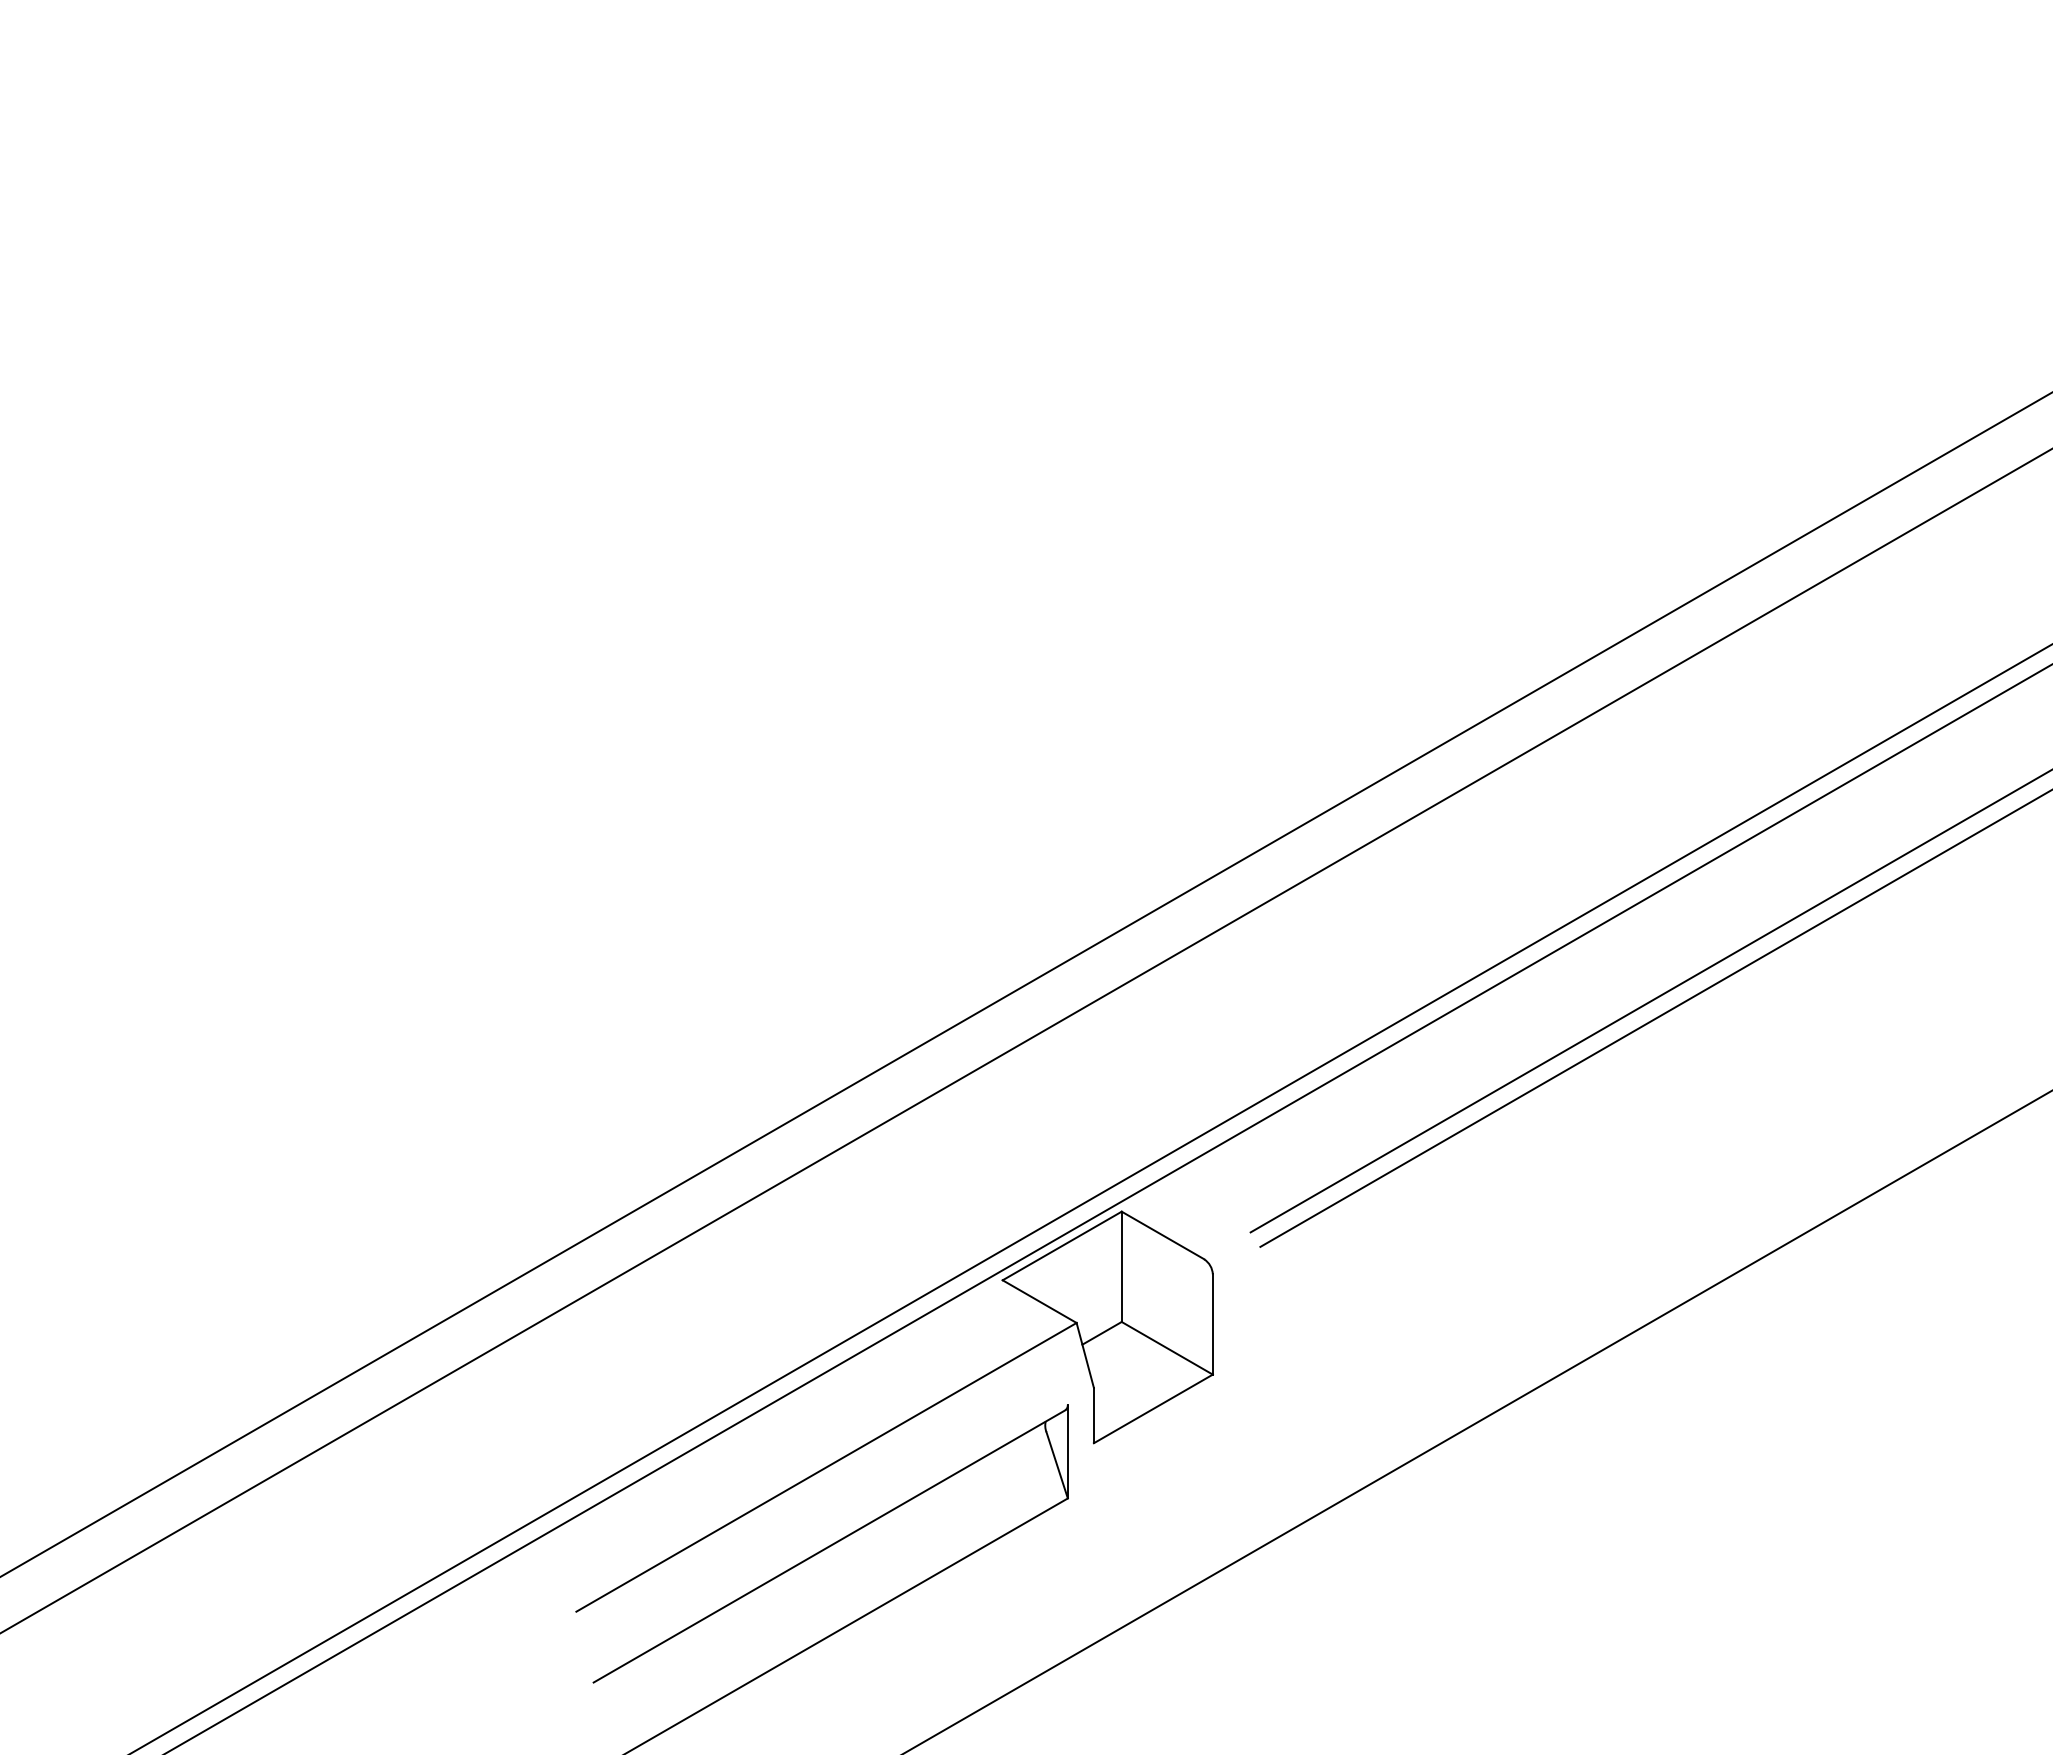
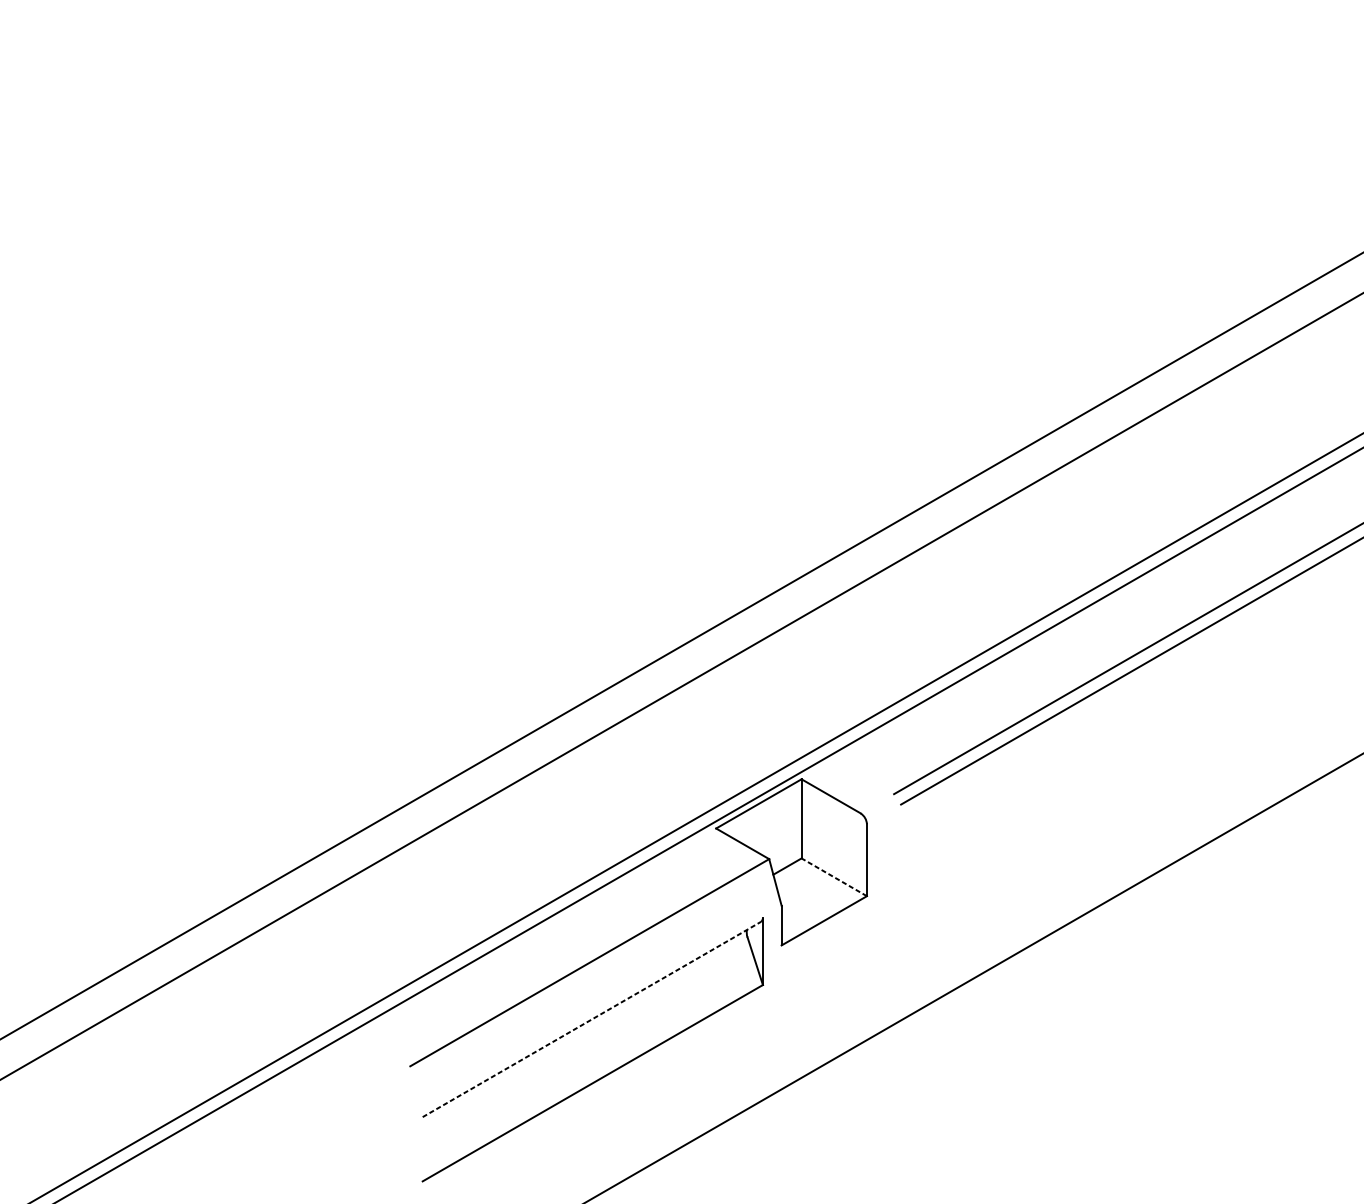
line: (1167, 1348) -> (834, 877), solid -> dashed
line: (829, 1546) -> (591, 1019), solid -> dashed

